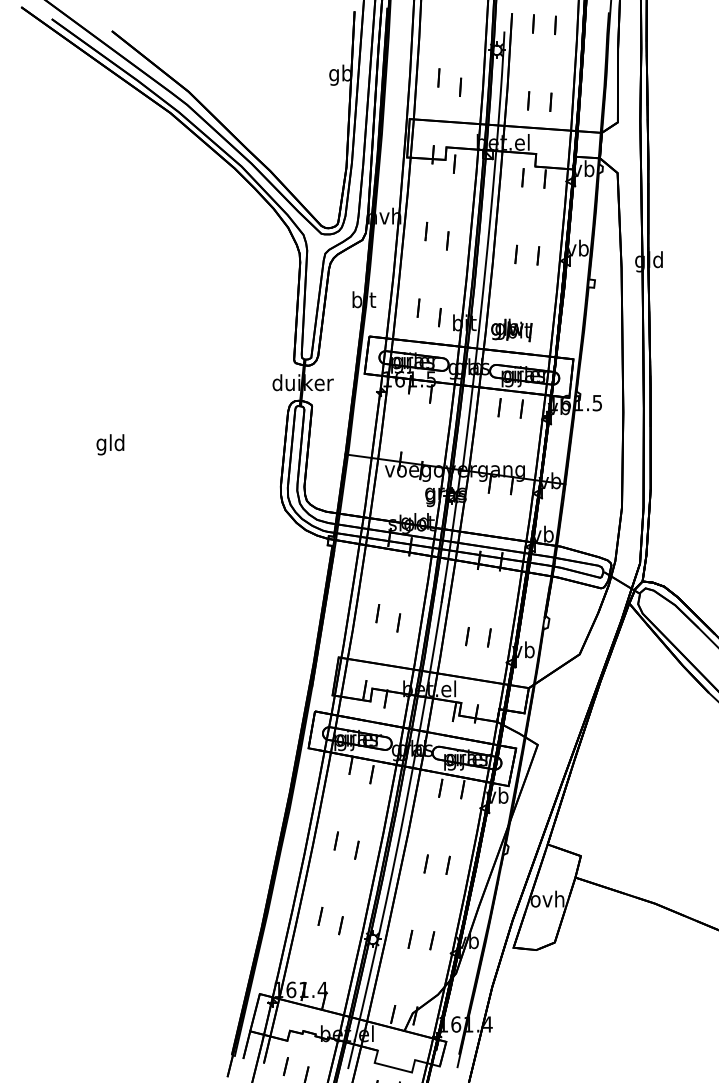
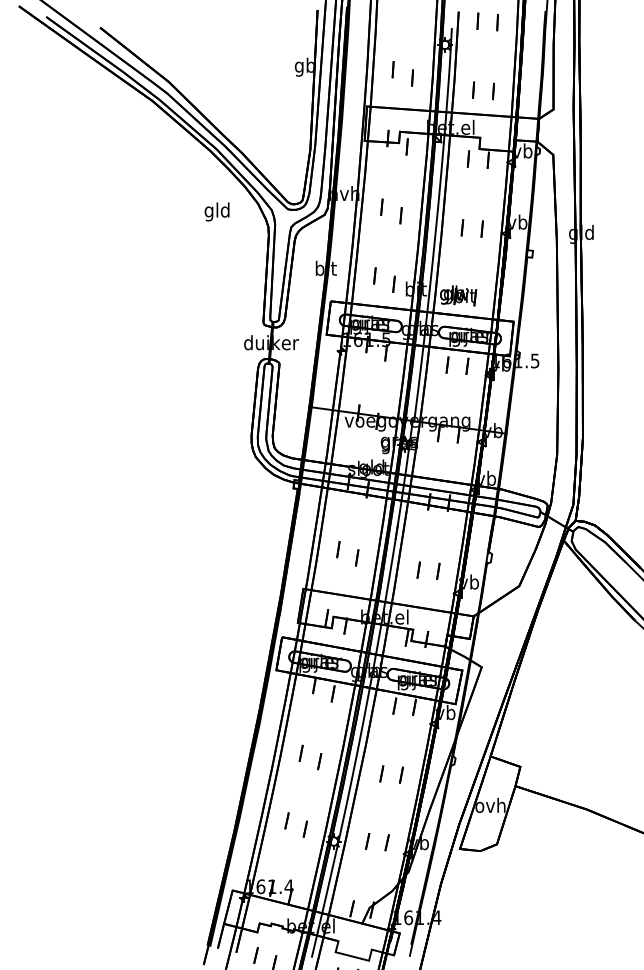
text: (110, 444) -> (217, 211), moved

